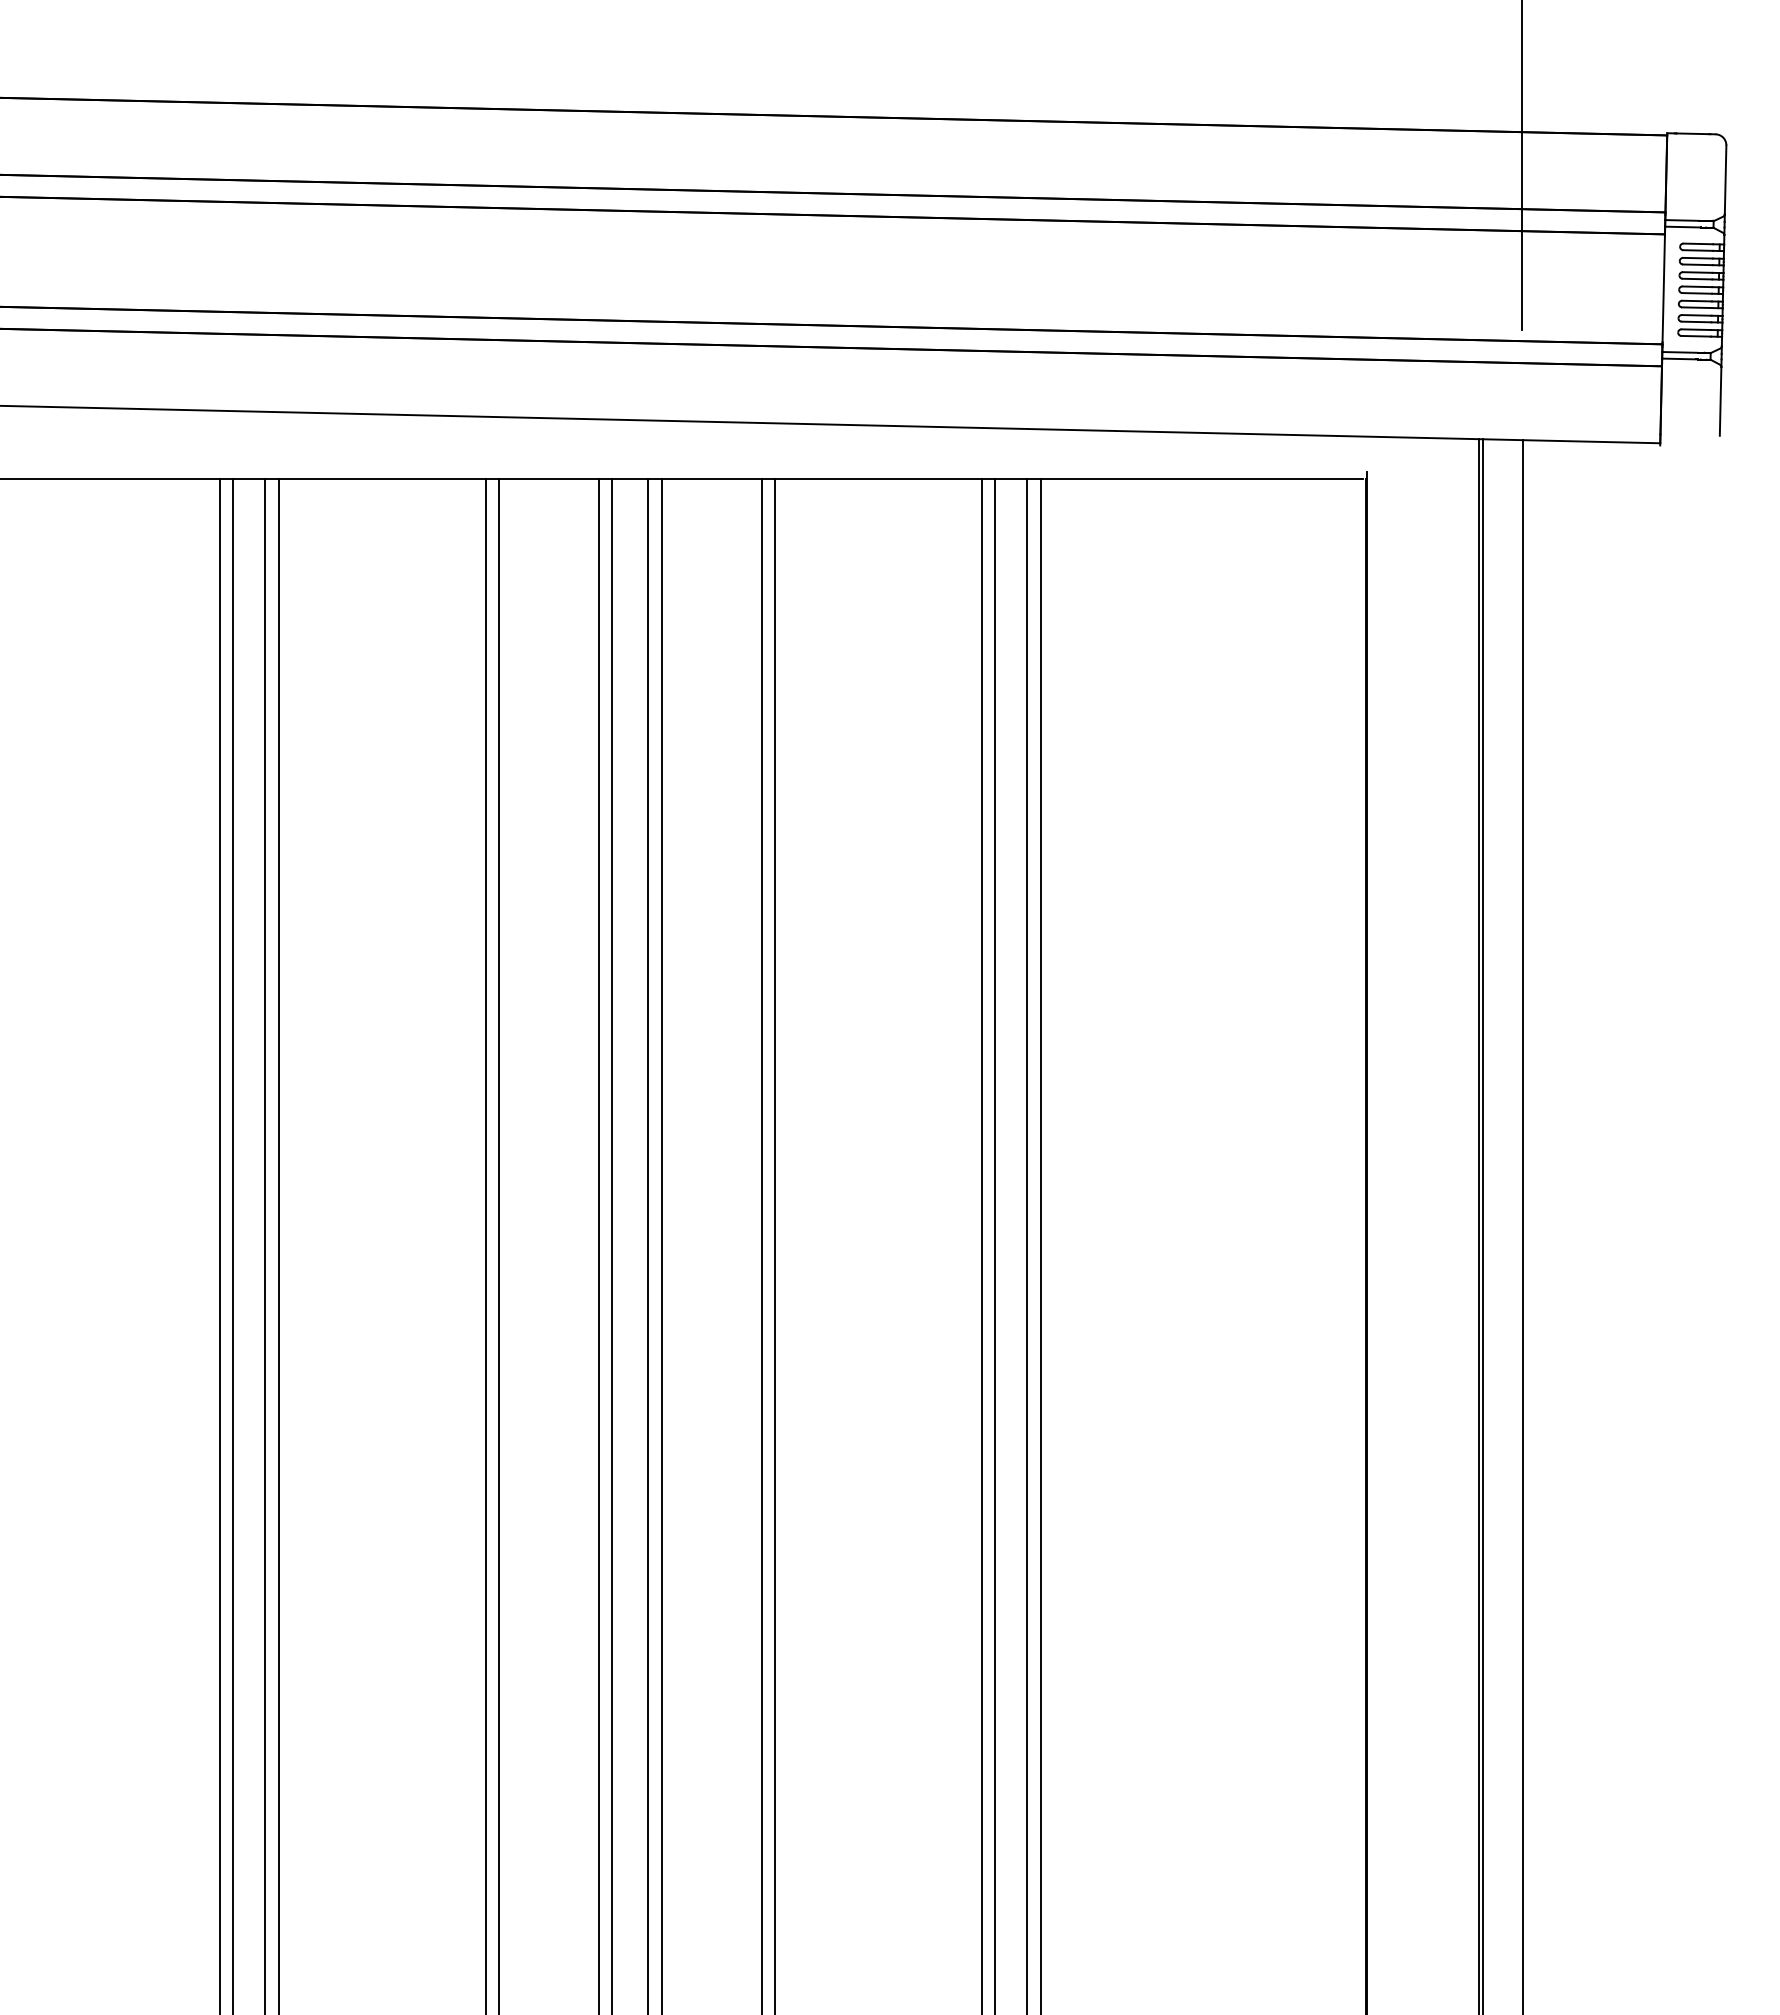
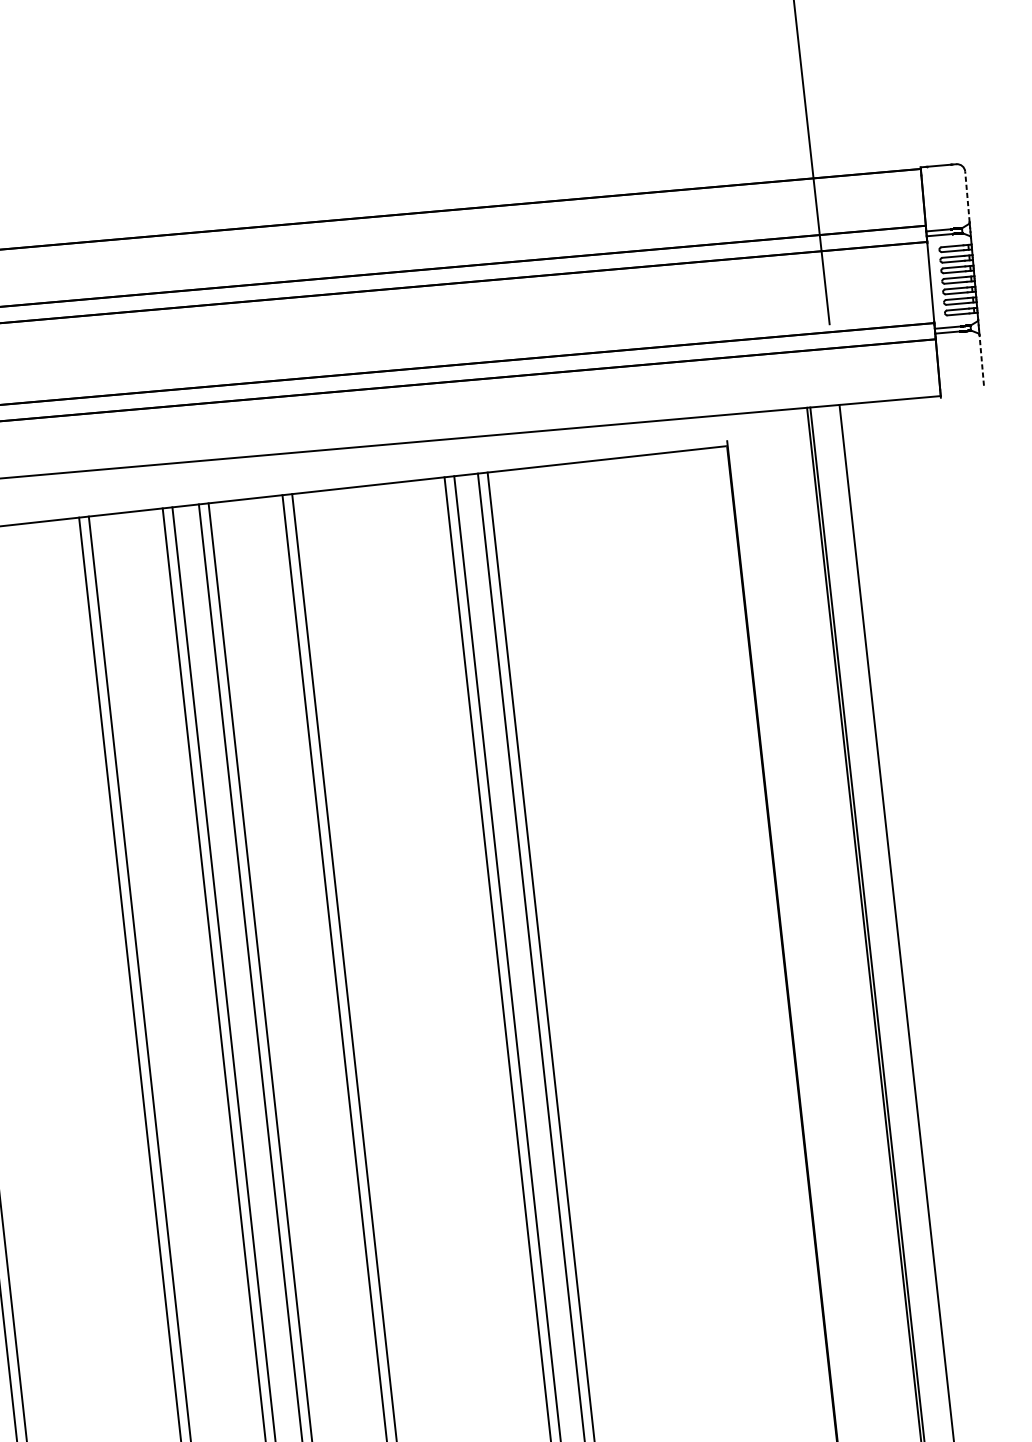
line: (1725, 179) -> (967, 196), solid -> dashed
line: (1720, 400) -> (981, 359), solid -> dashed

